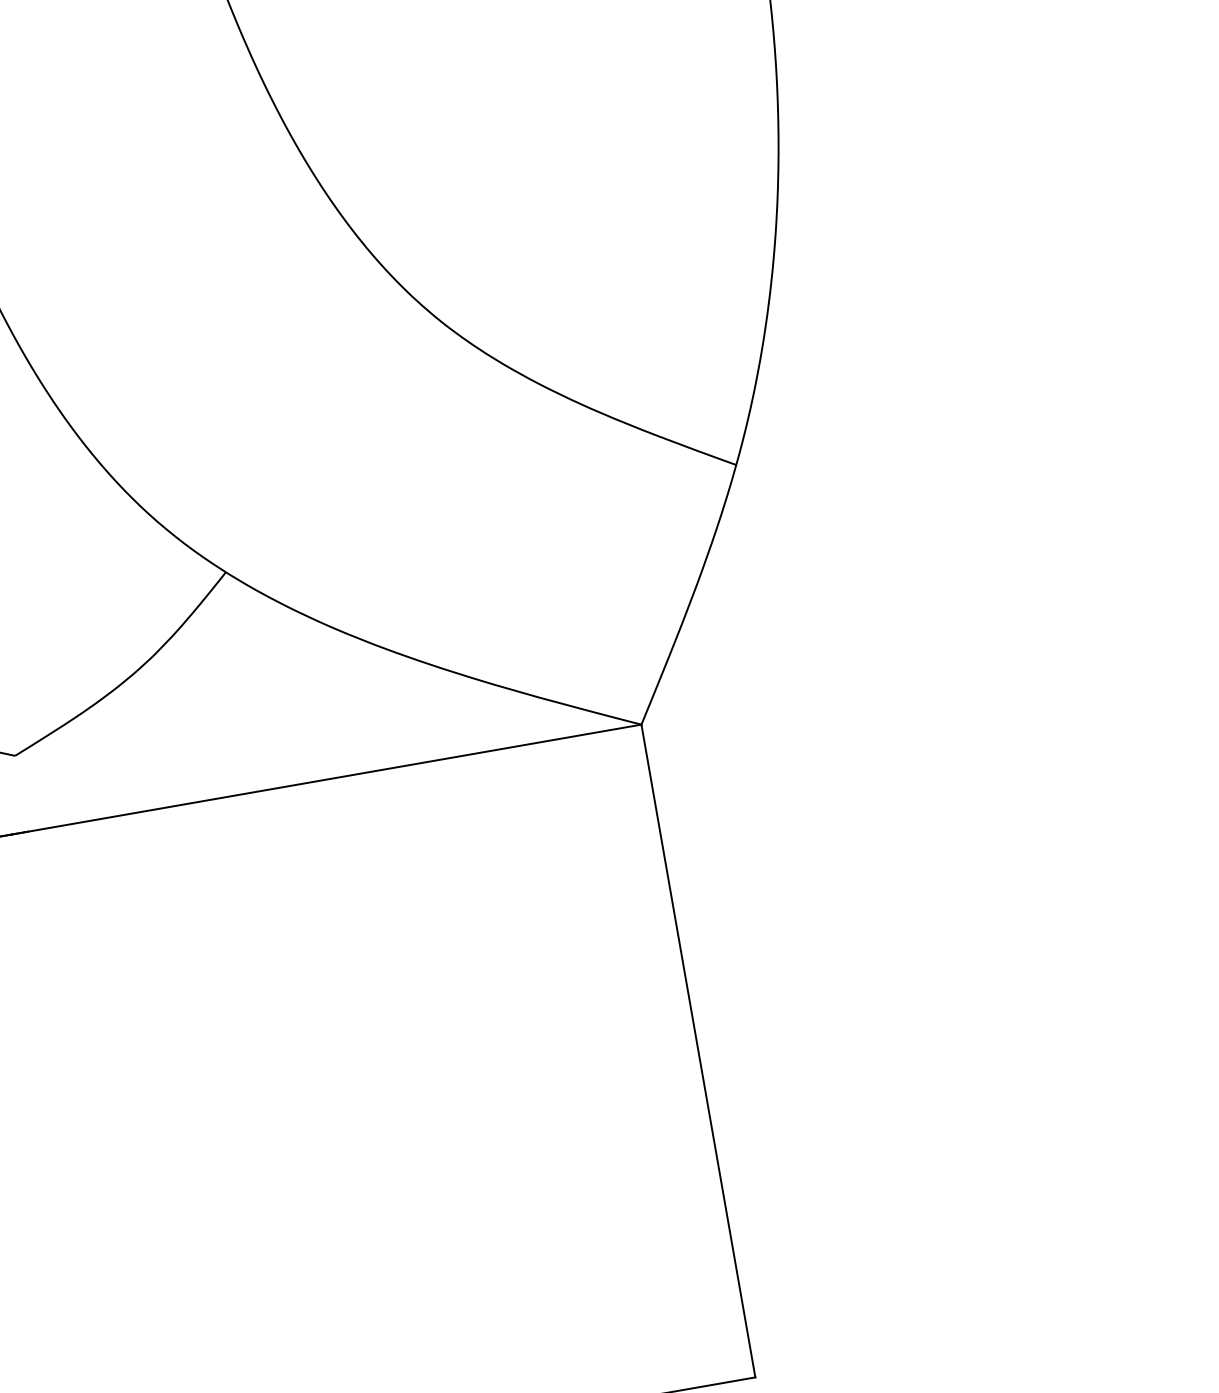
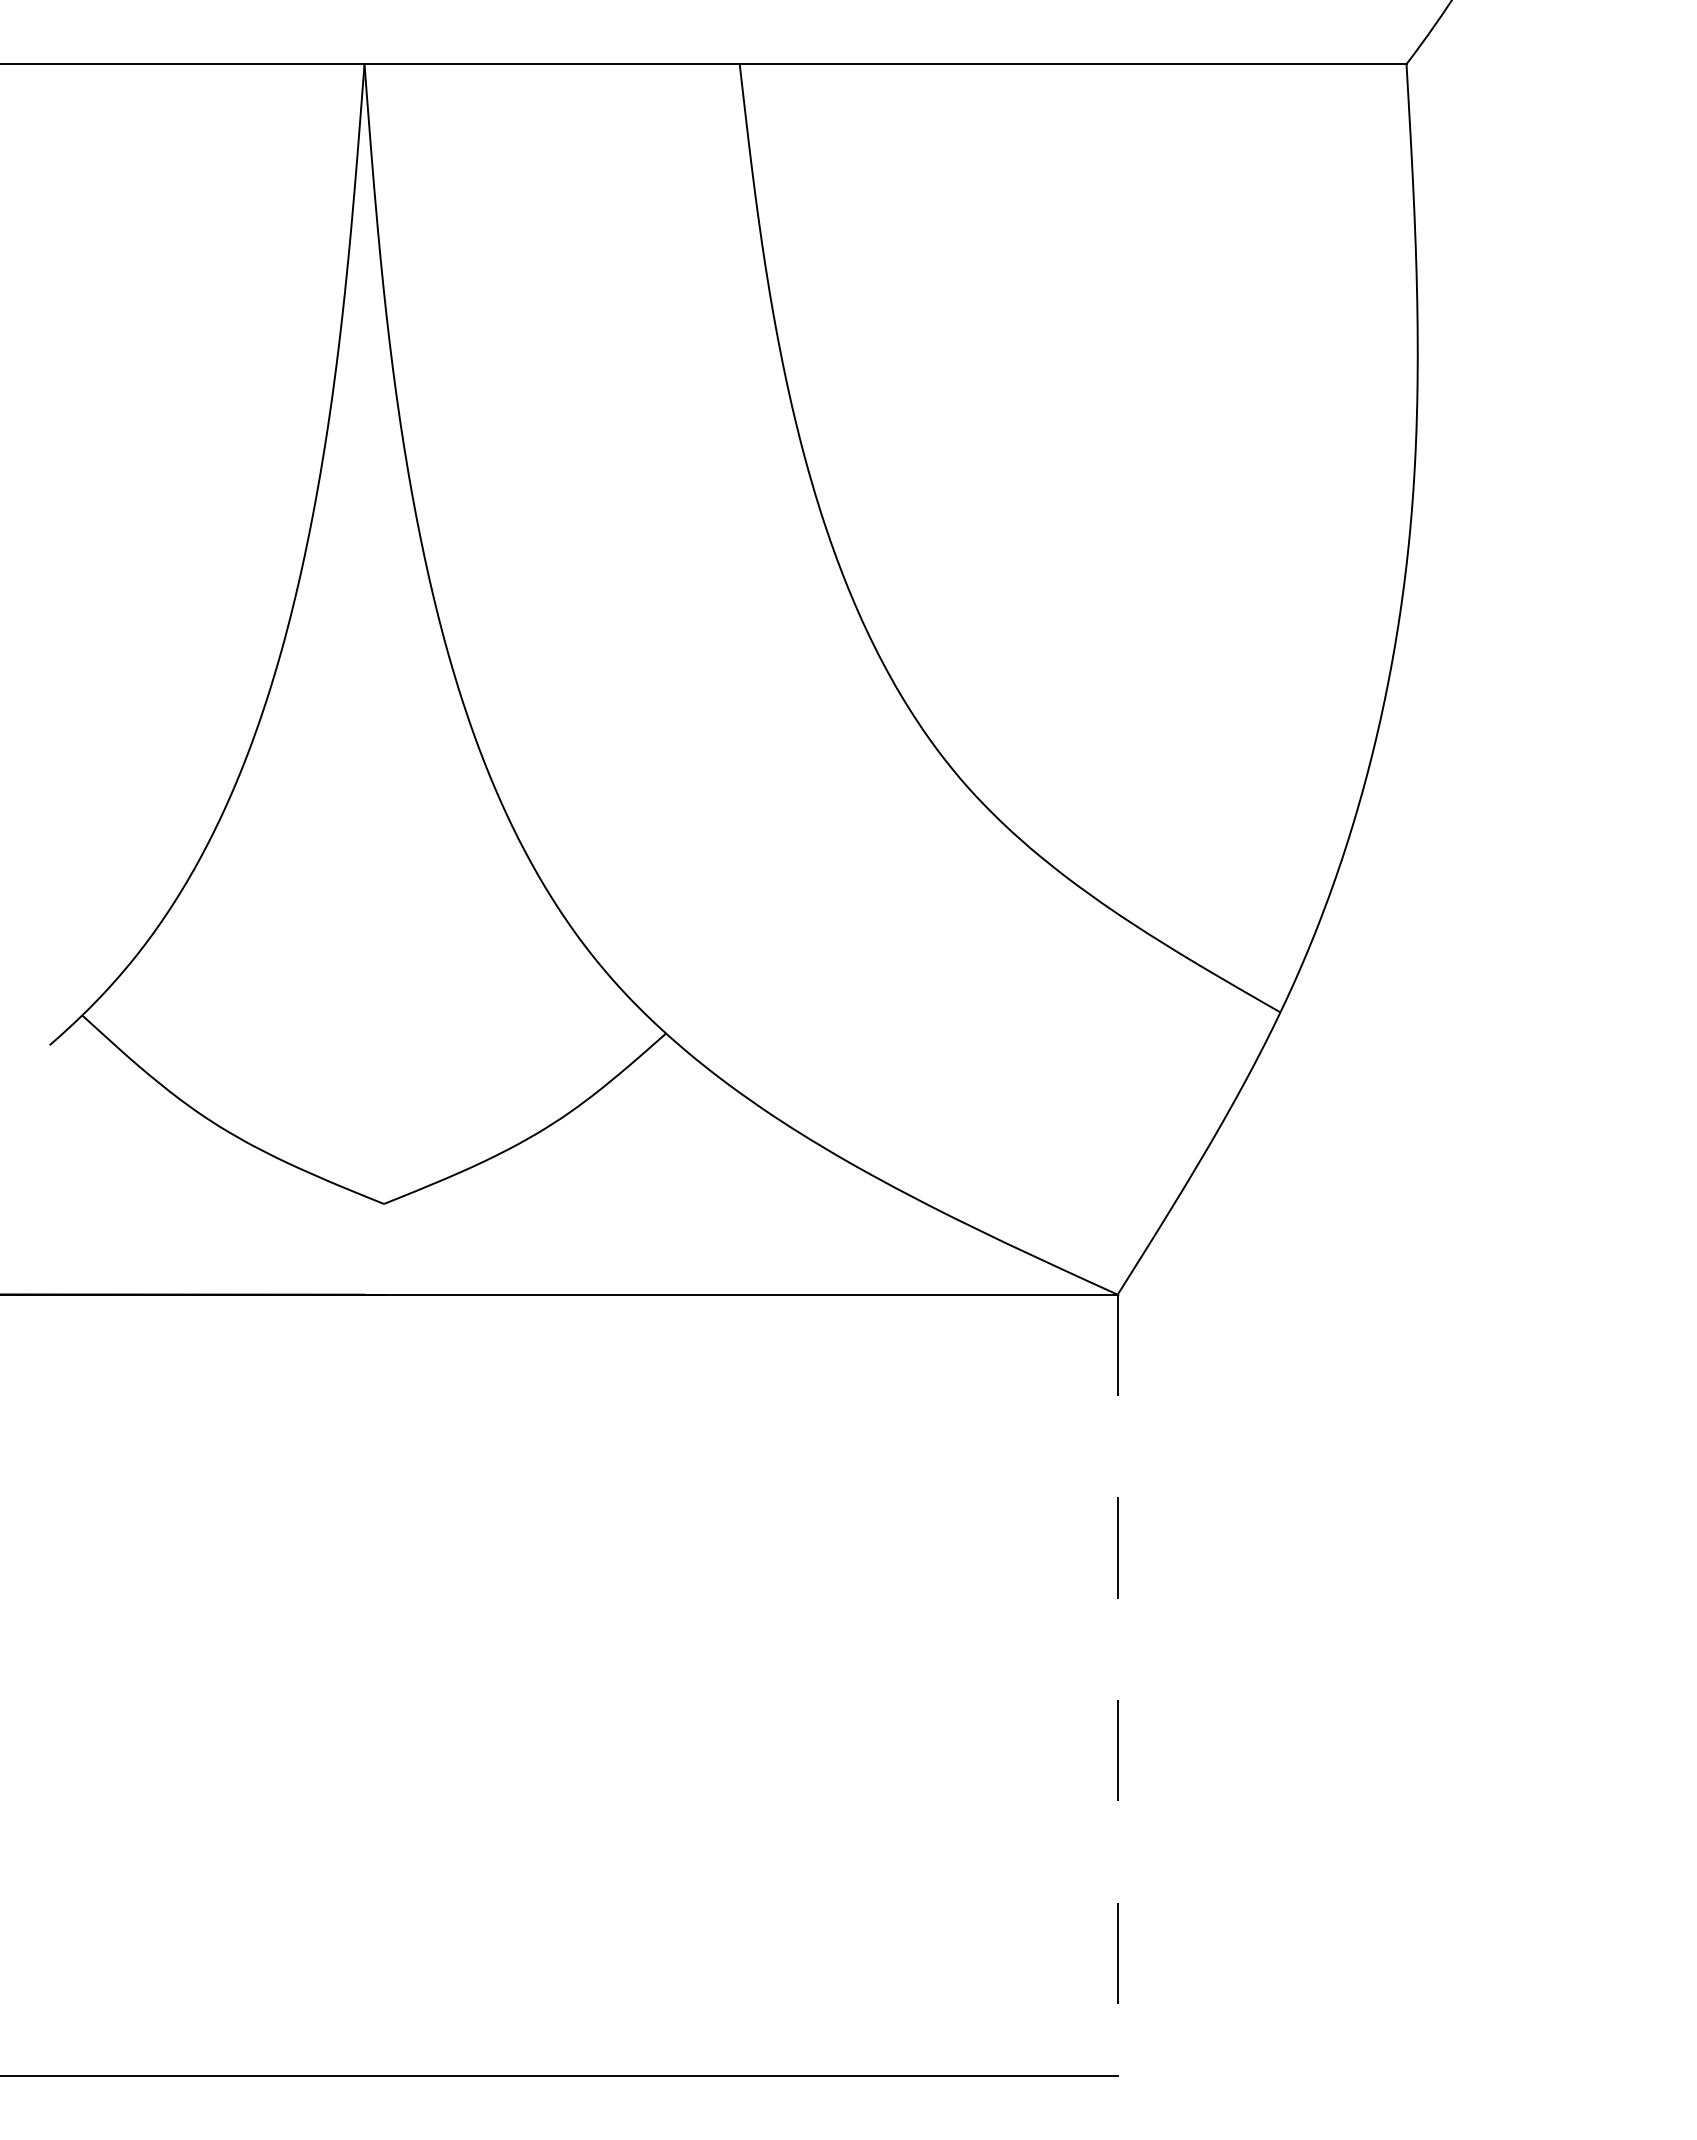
line: (698, 1051) -> (1117, 1685), solid -> dashed

